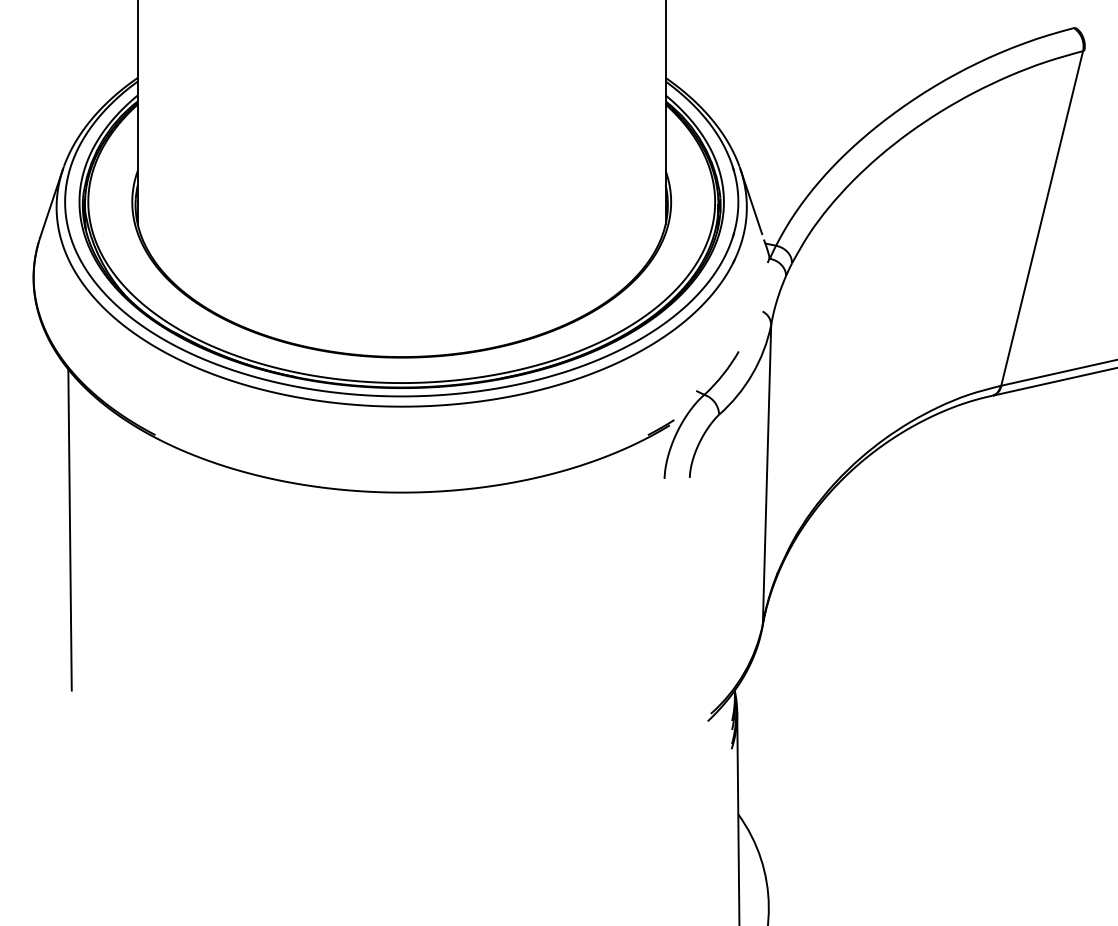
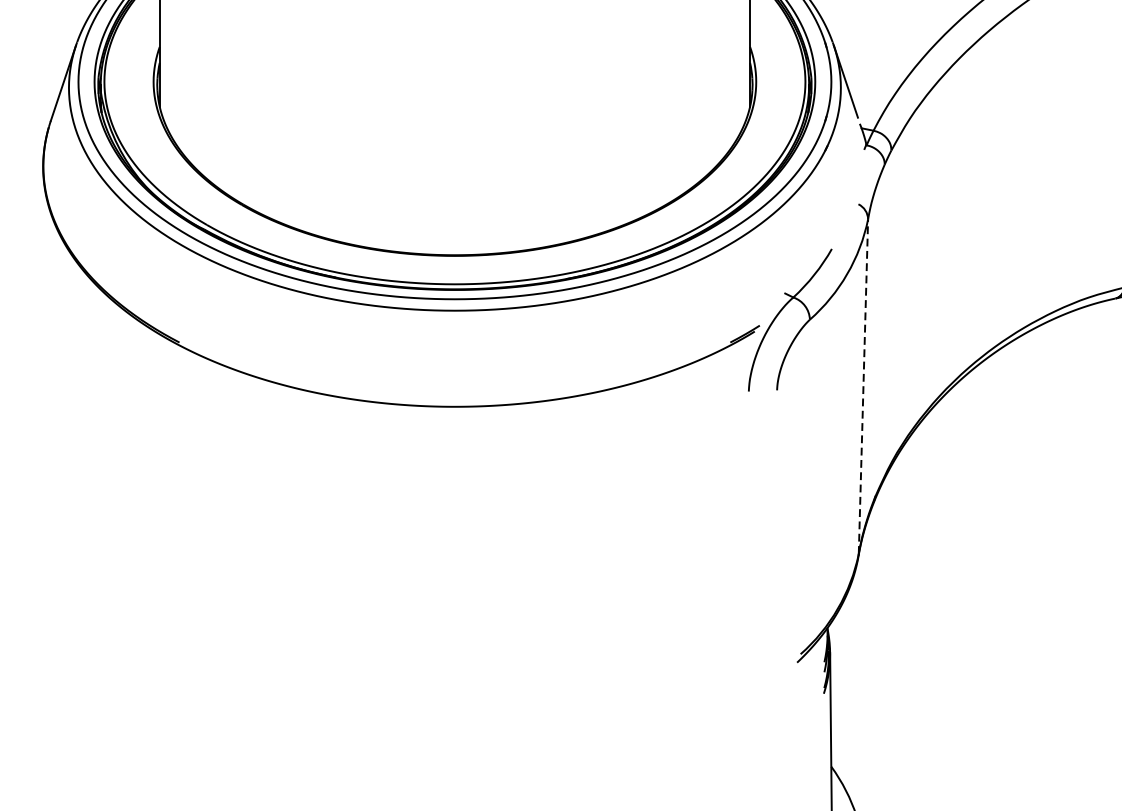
line: (767, 474) -> (863, 386), solid -> dashed
line: (69, 529) -> (83, 448), removed

